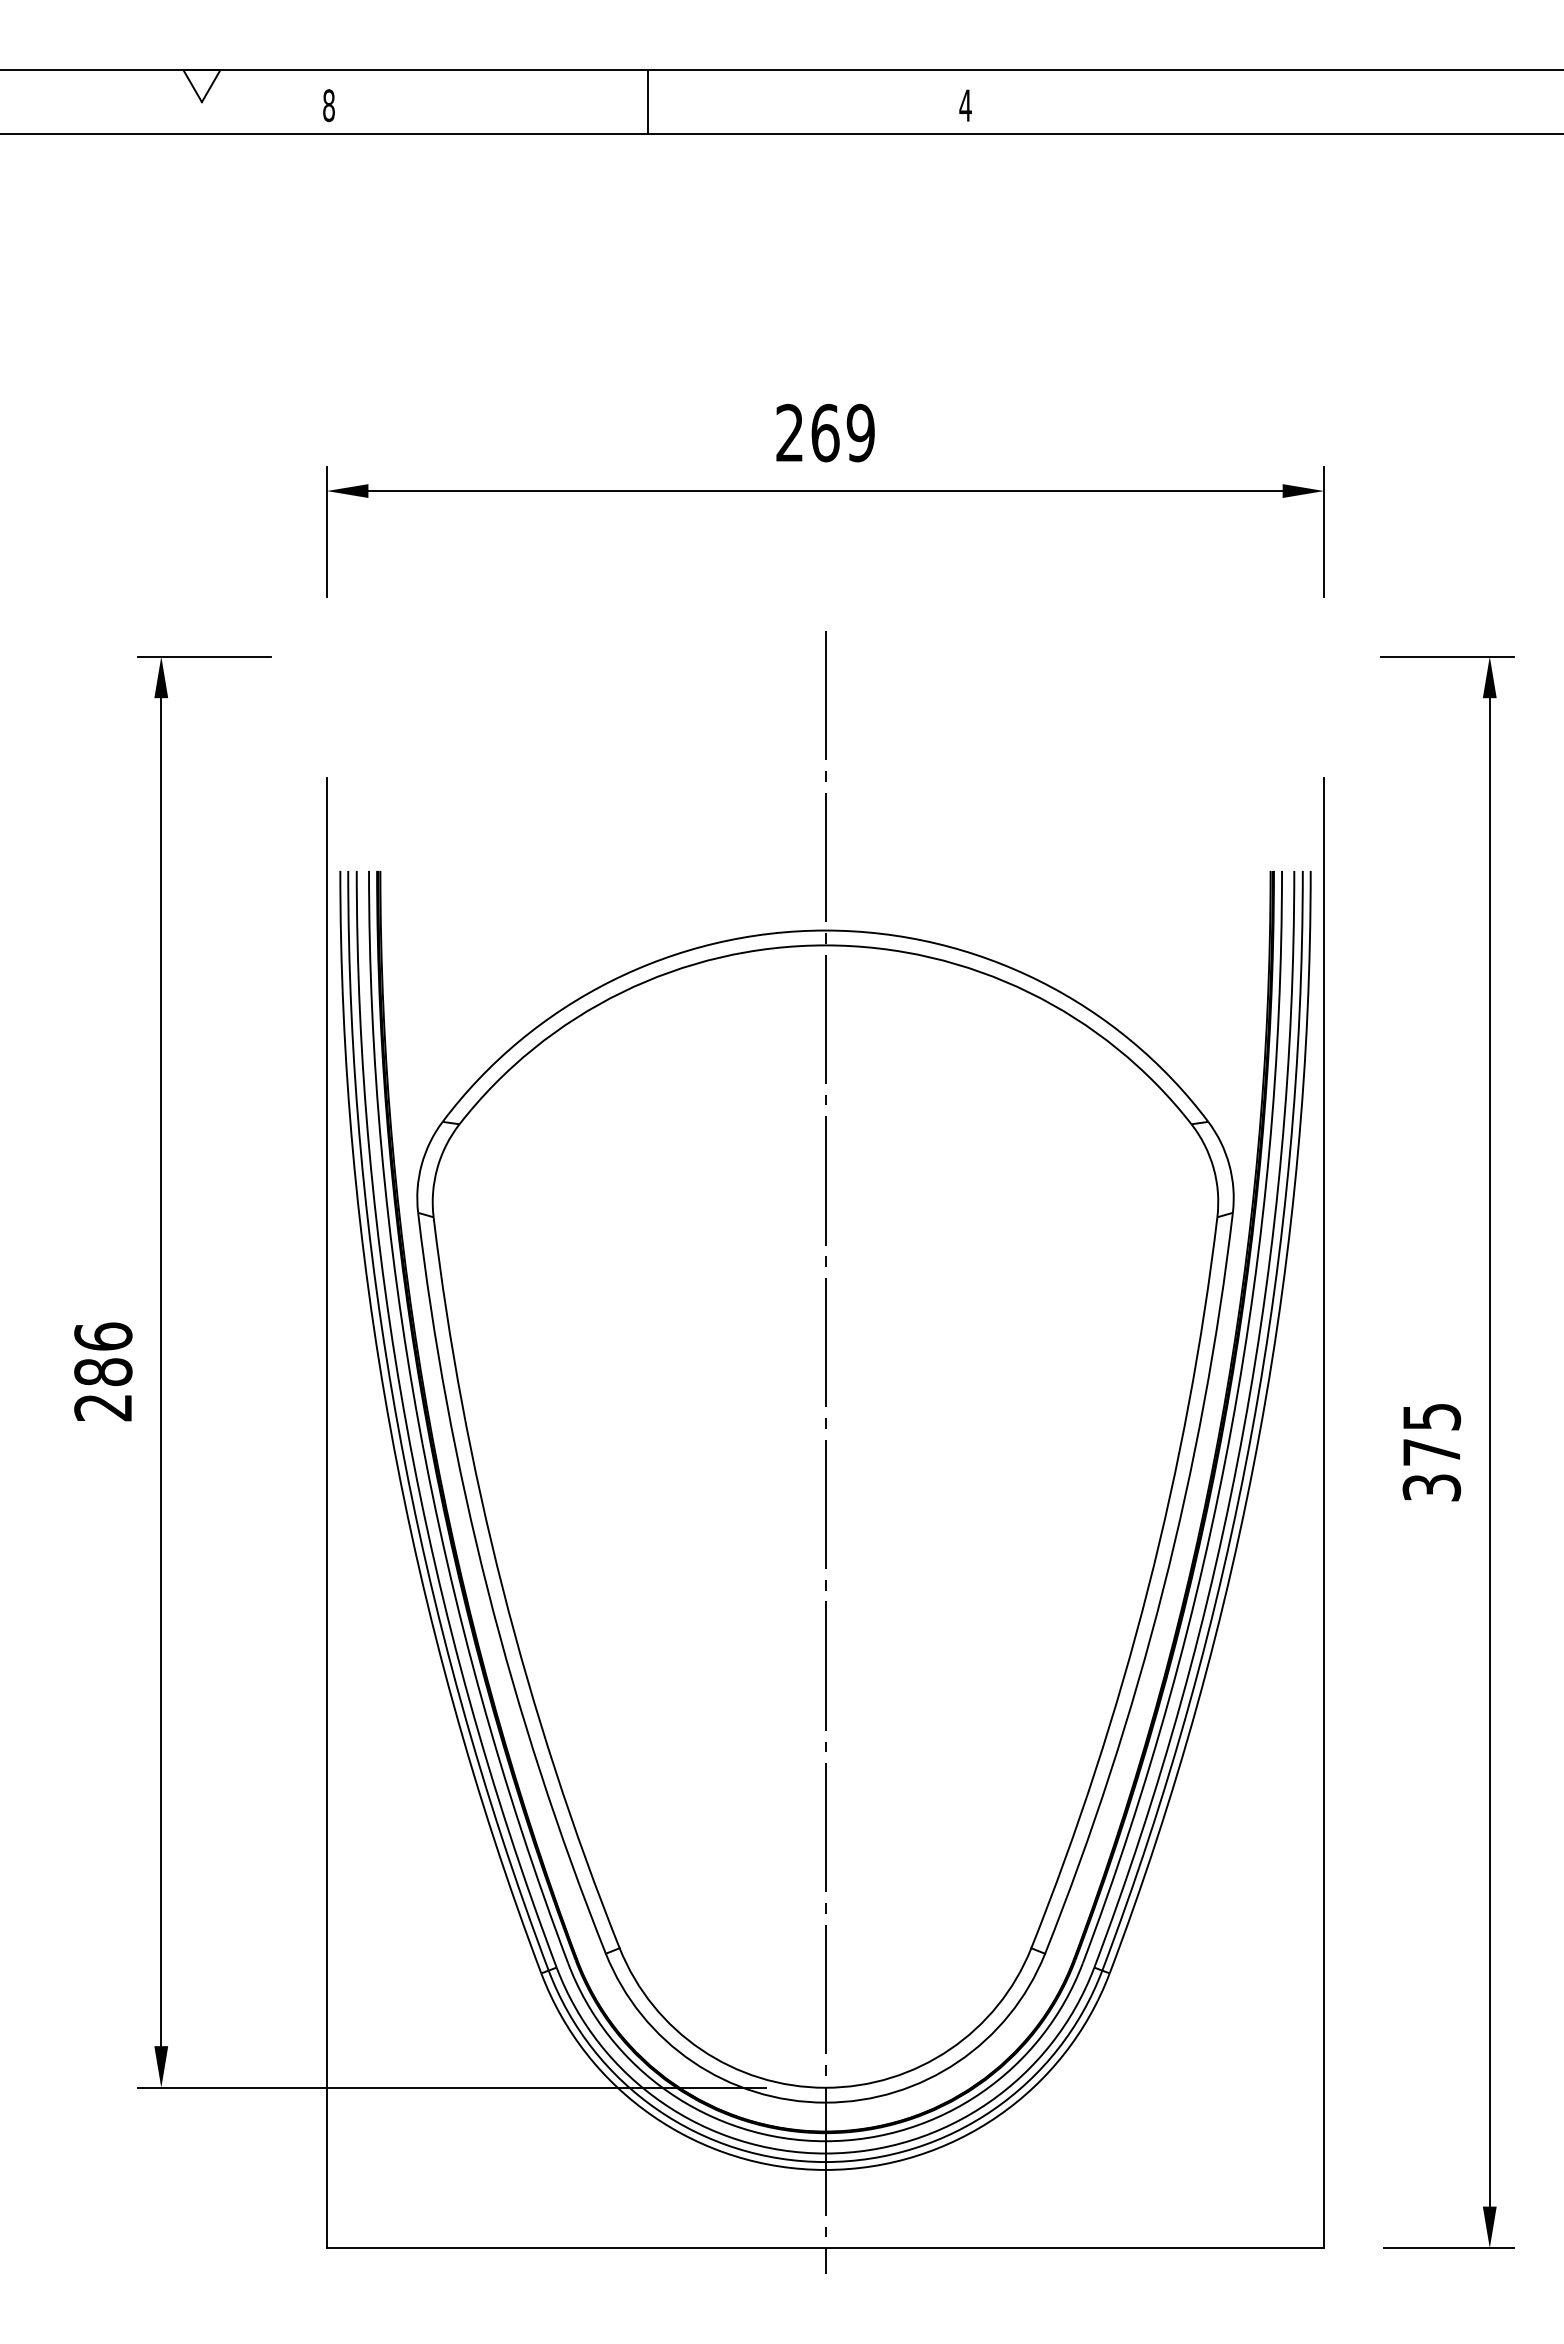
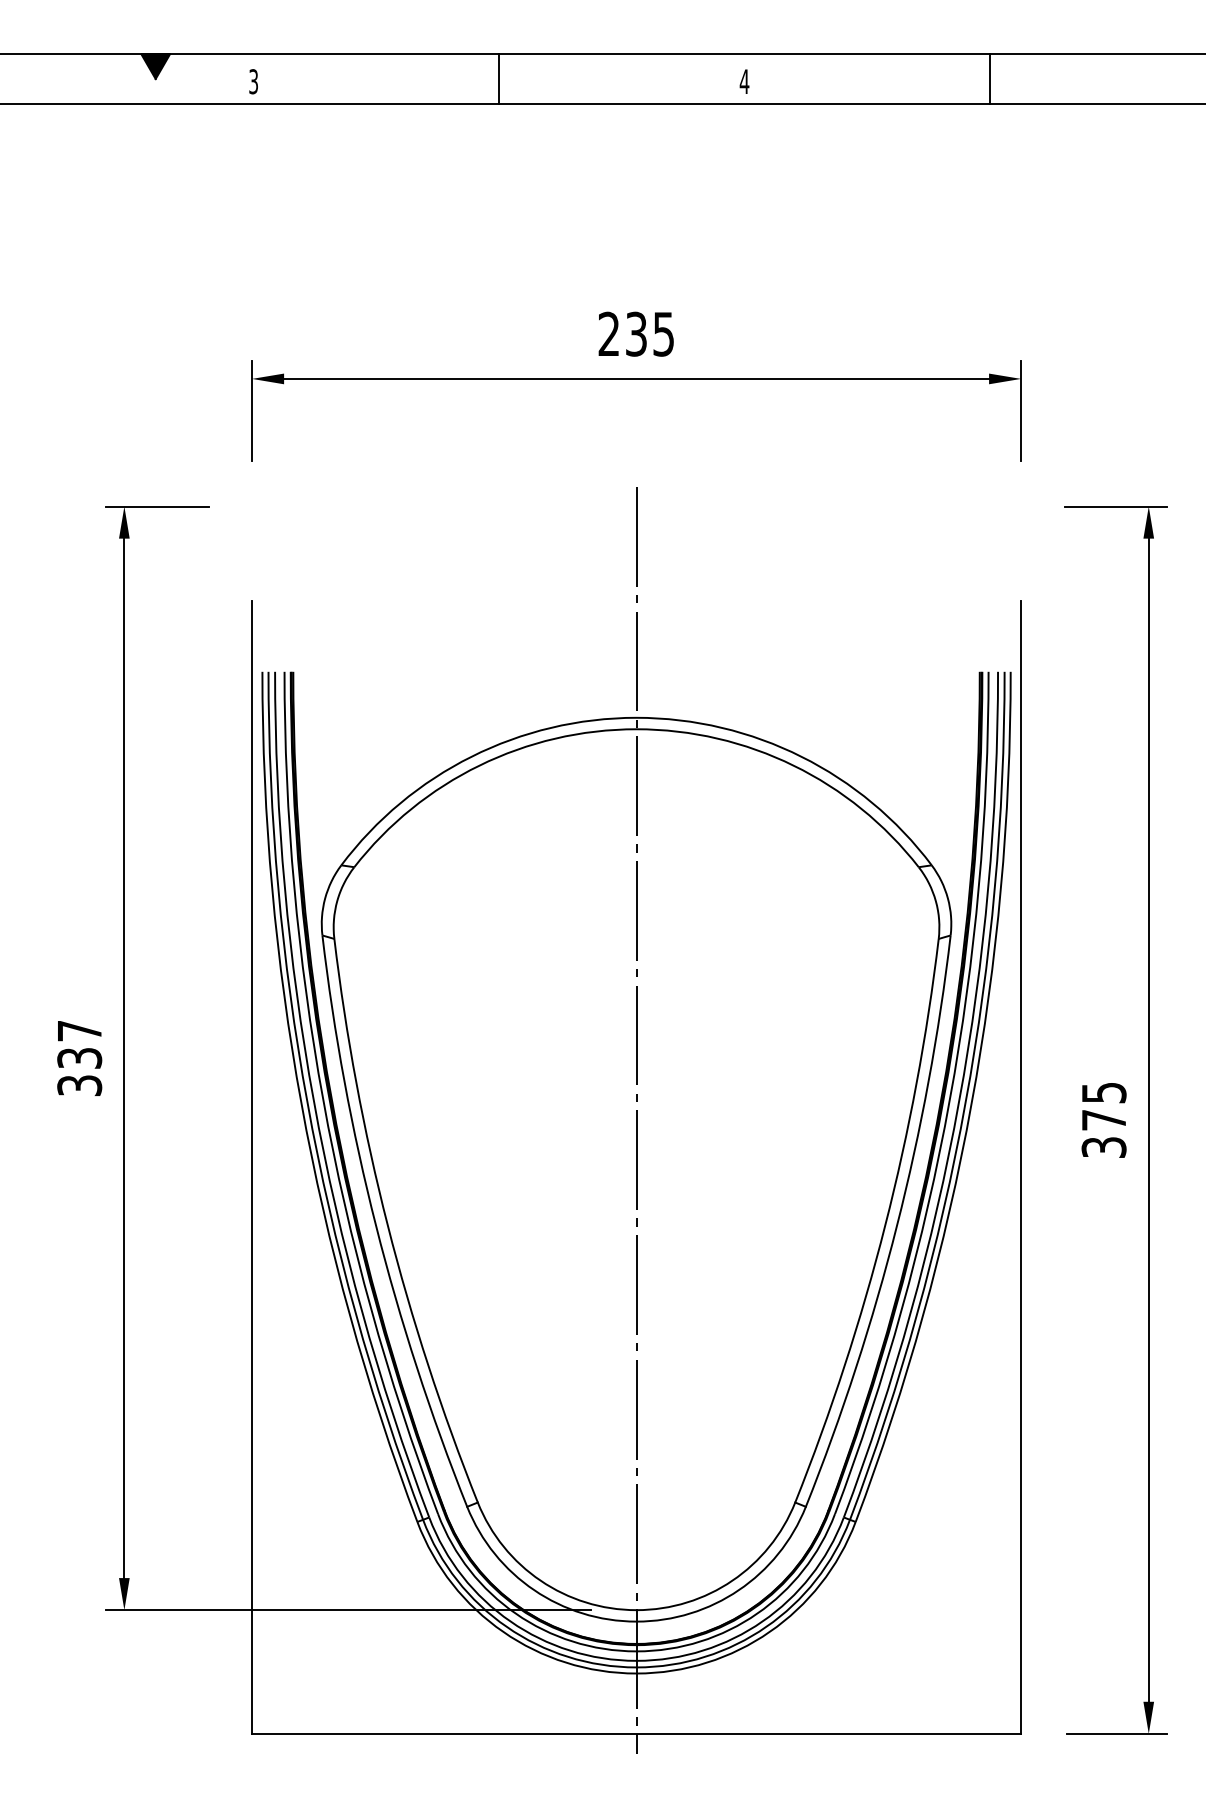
fill: (201, 86) -> (155, 66), added
line: (1284, 101) -> (990, 78), added
text: (328, 105) -> (253, 81), 8 -> 3
text: (842, 432) -> (649, 333), 269 -> 235
text: (103, 1371) -> (79, 1057), 286 -> 337

